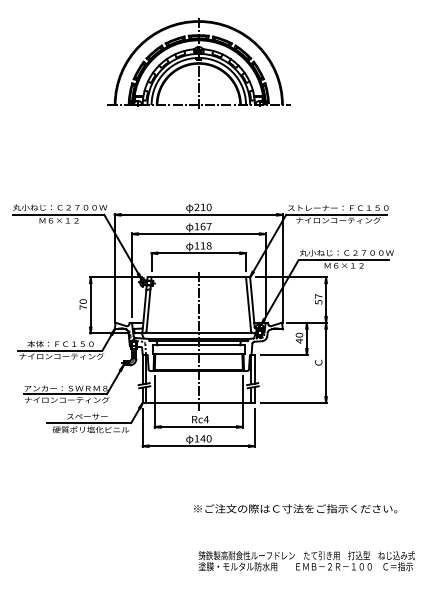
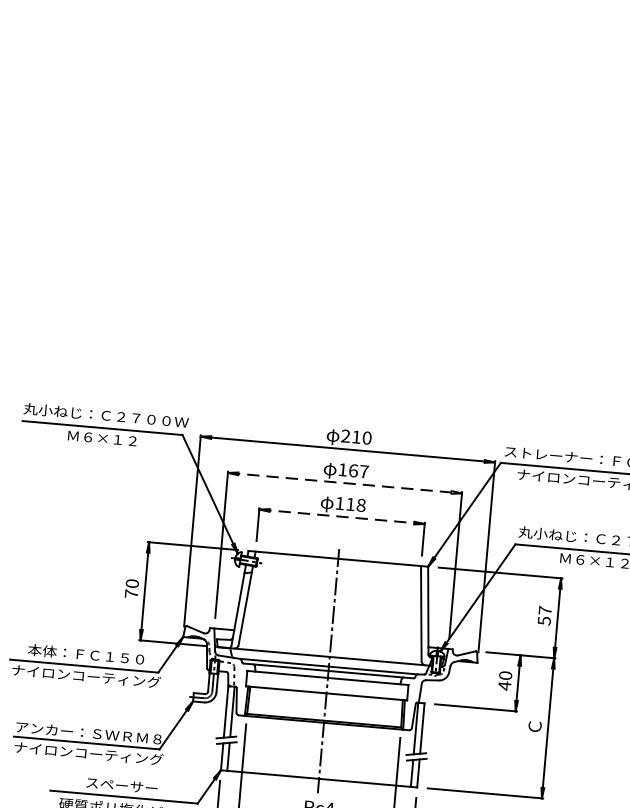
part: (198, 63) -> (370, 184), removed
line: (198, 234) -> (344, 483), solid -> dashed
line: (199, 253) -> (343, 517), solid -> dashed

